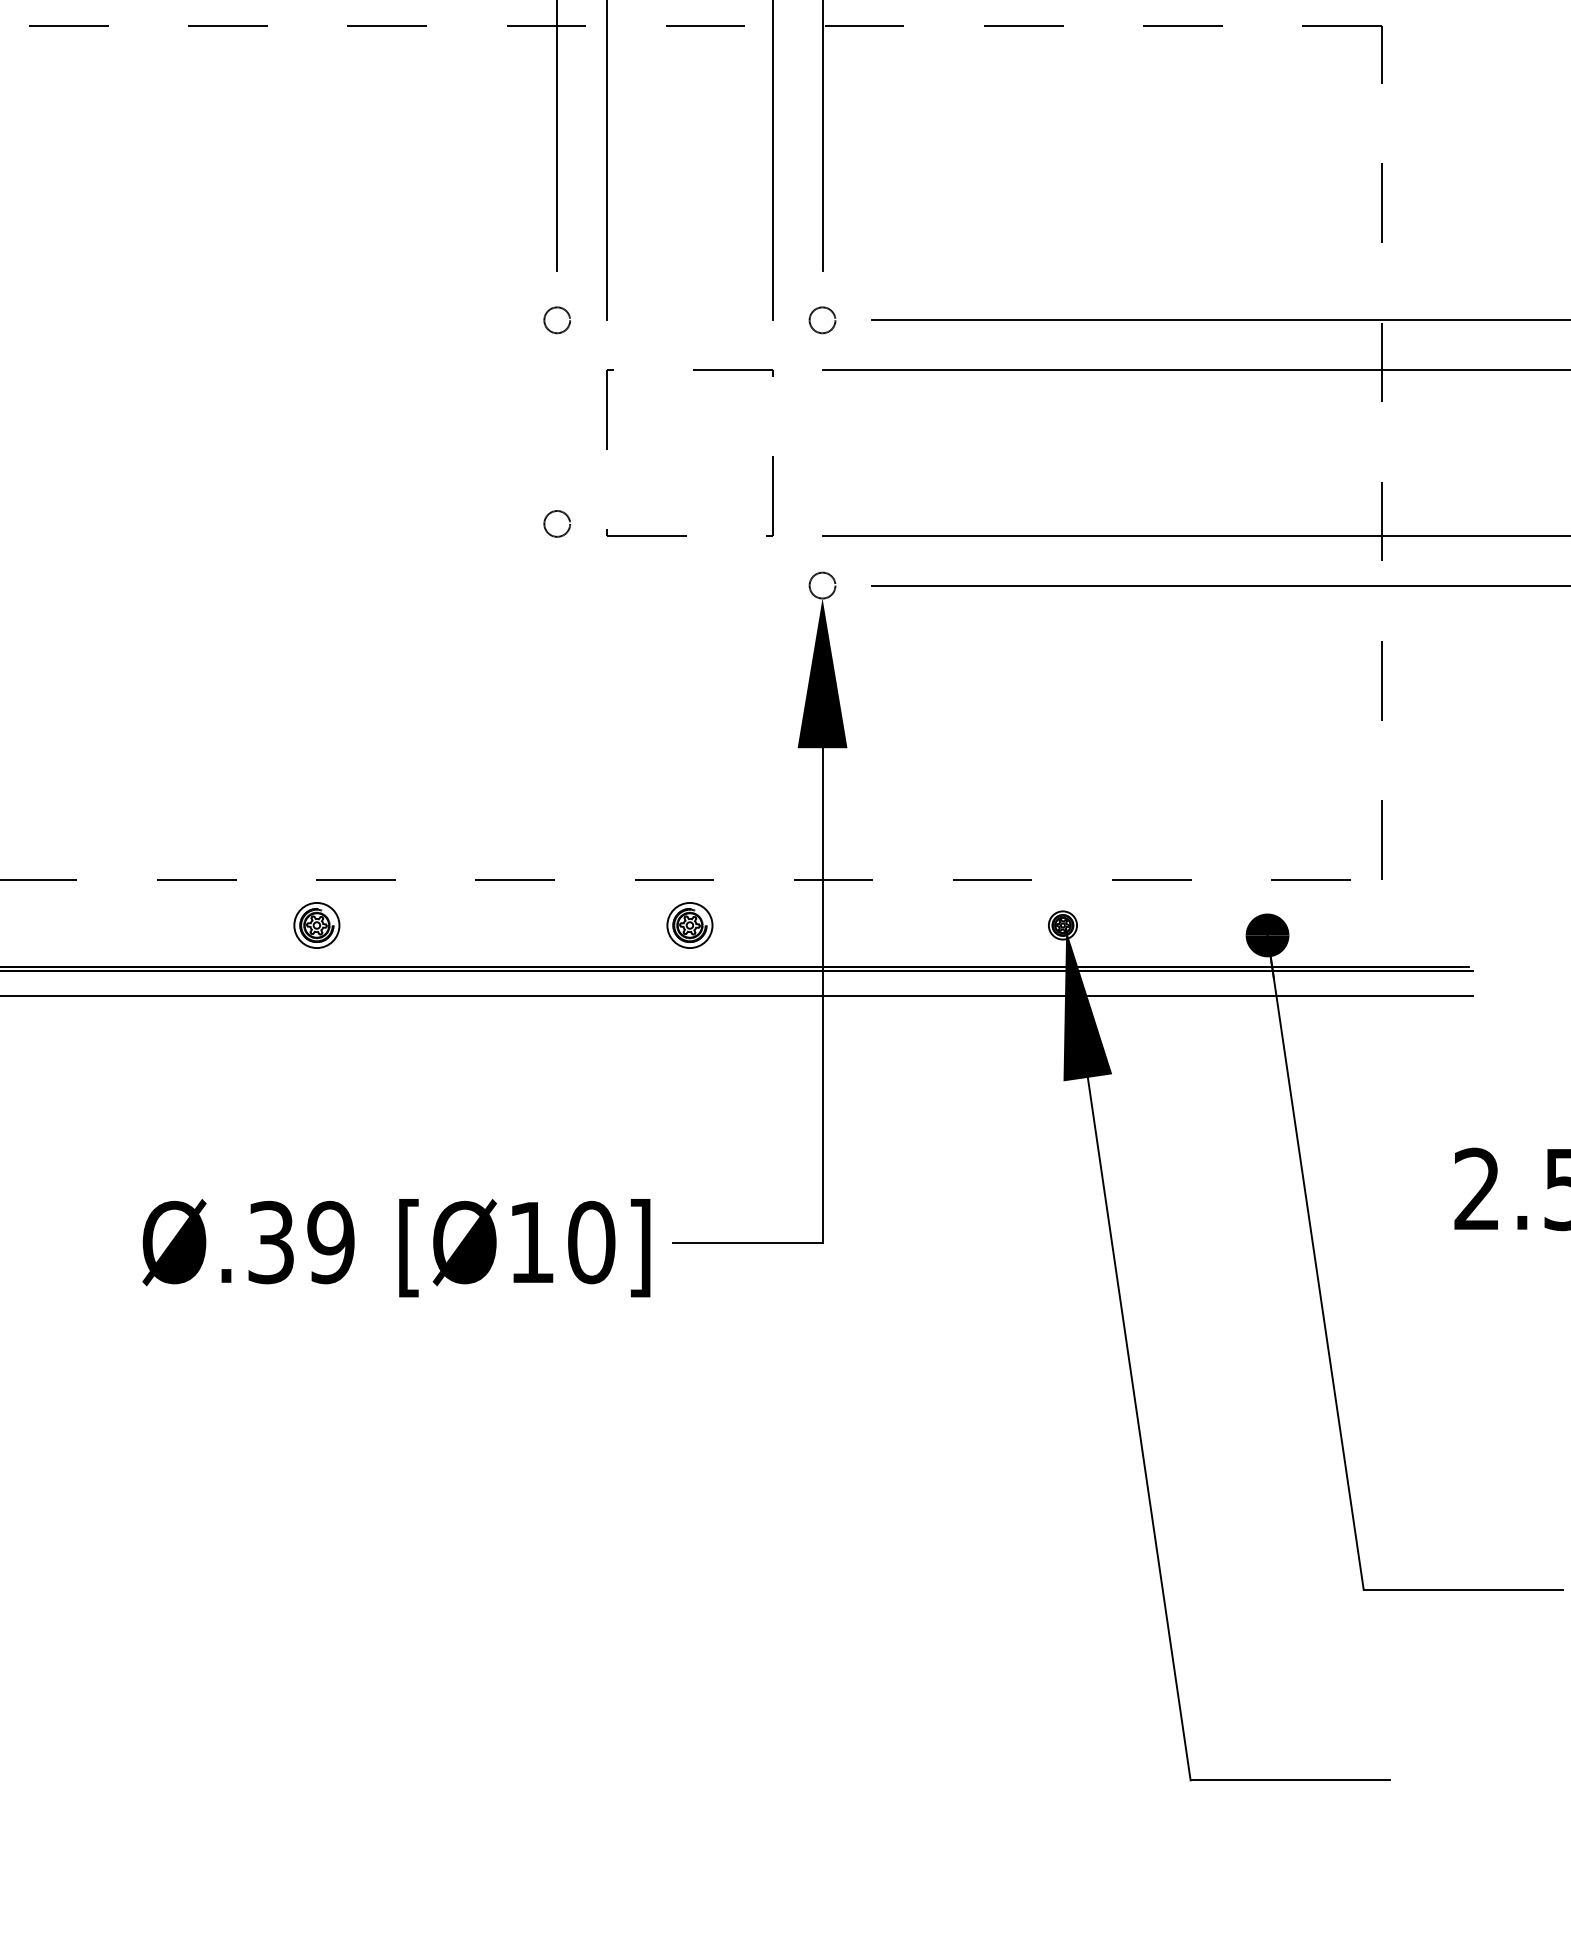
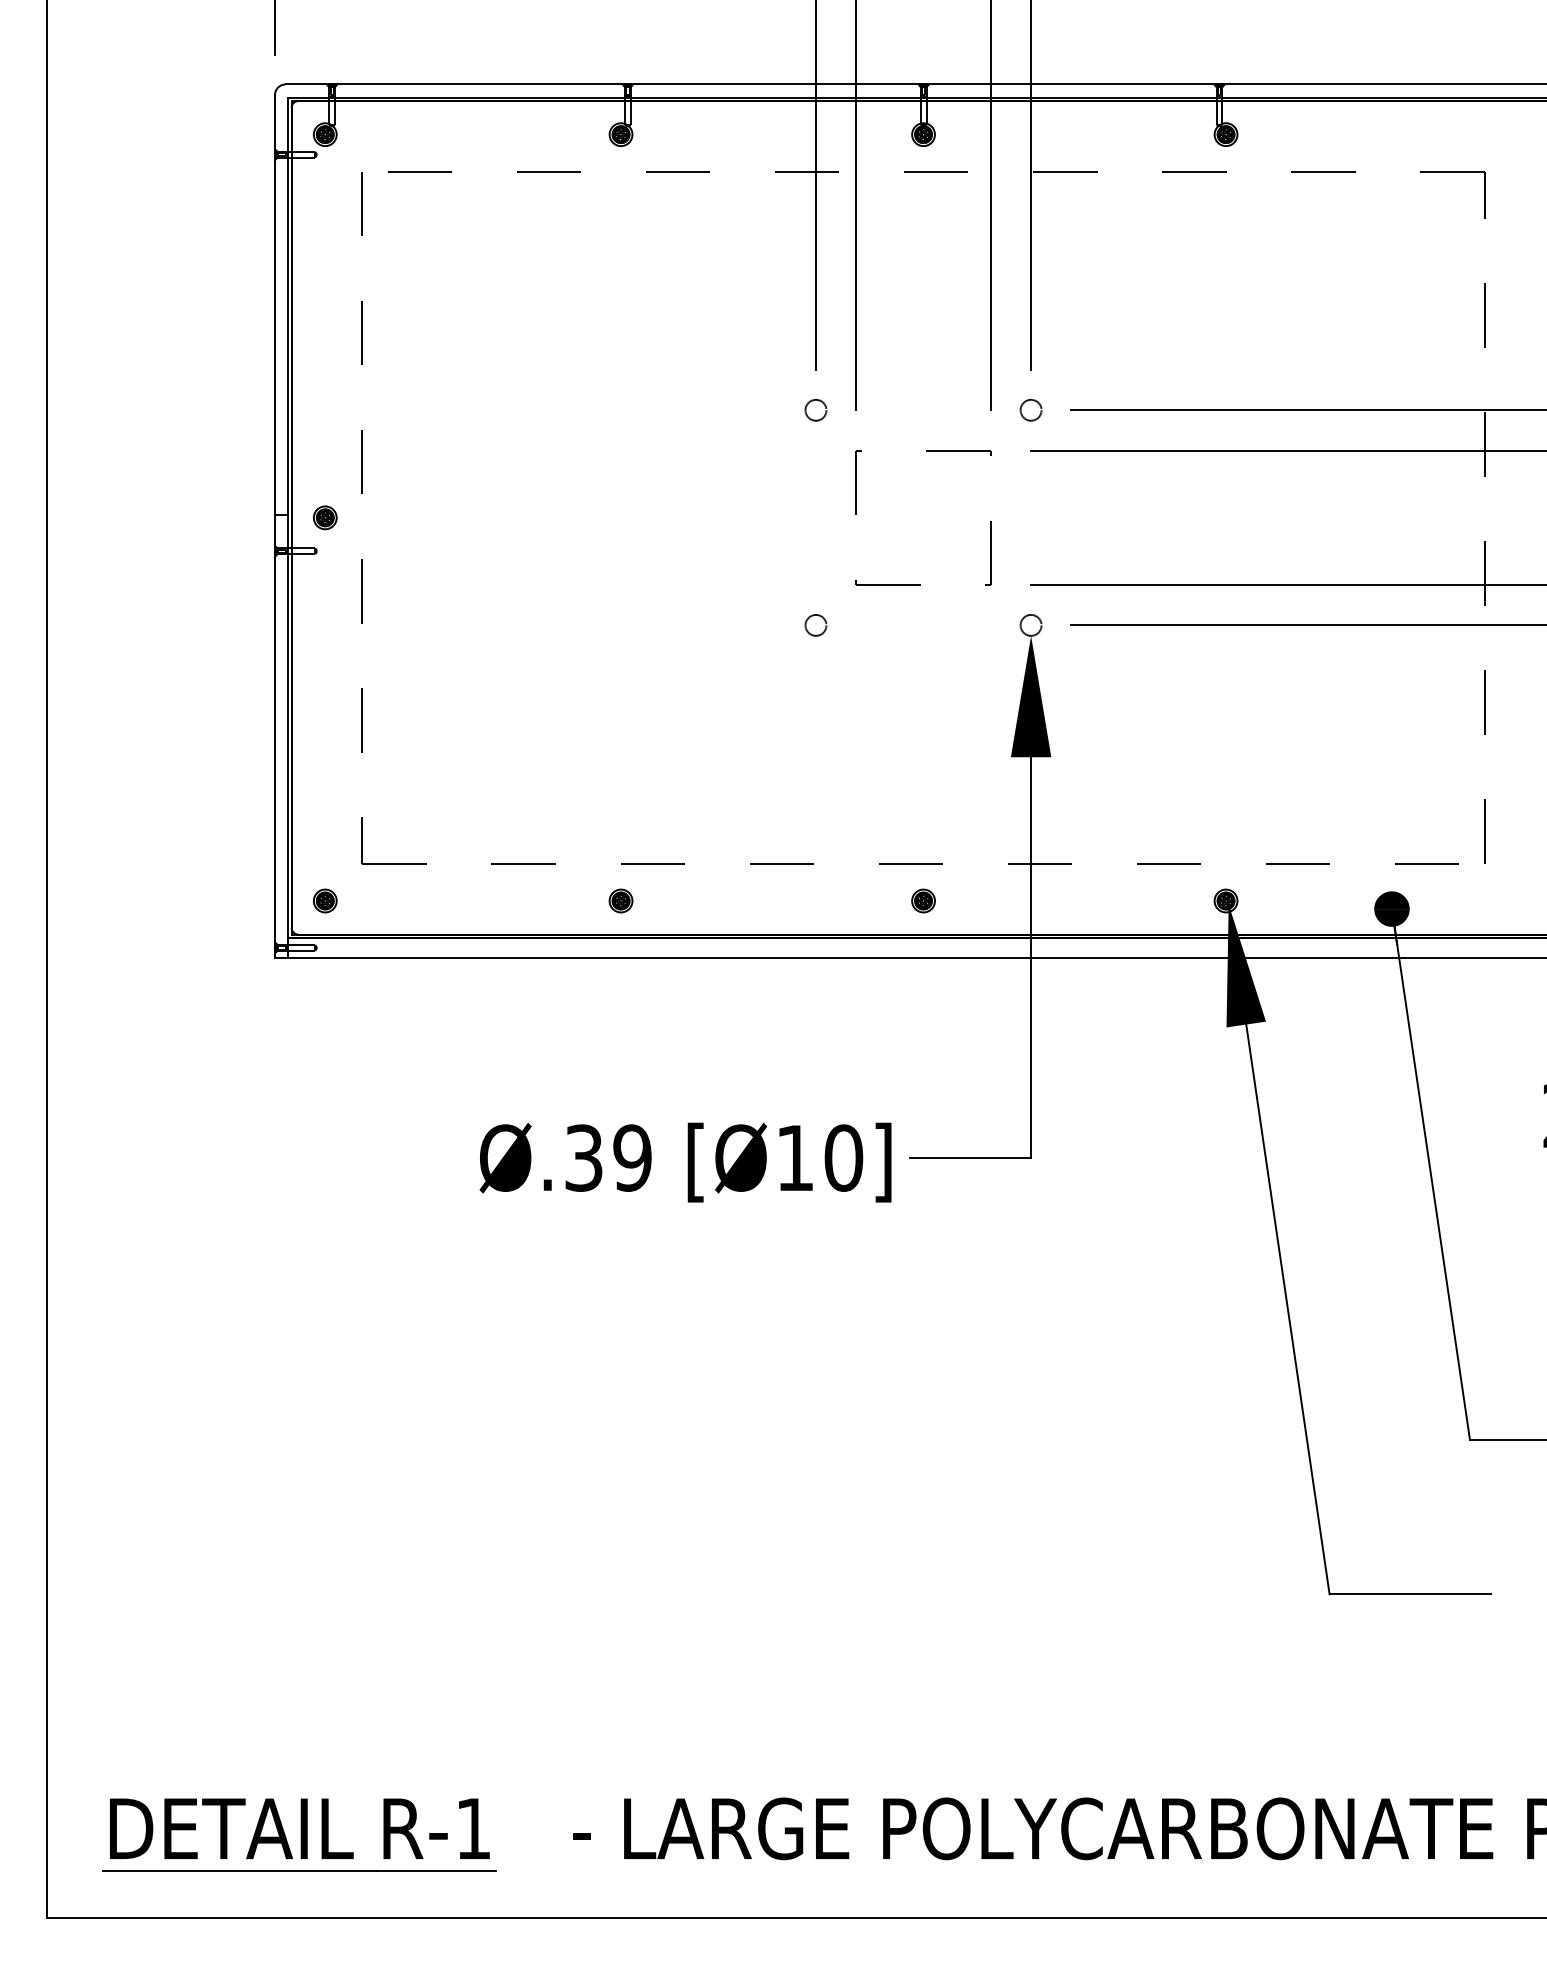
circle: (556, 524) -> (815, 625), moved
part: (316, 924) -> (620, 900), size x0.62
part: (689, 924) -> (923, 900), size x0.62

